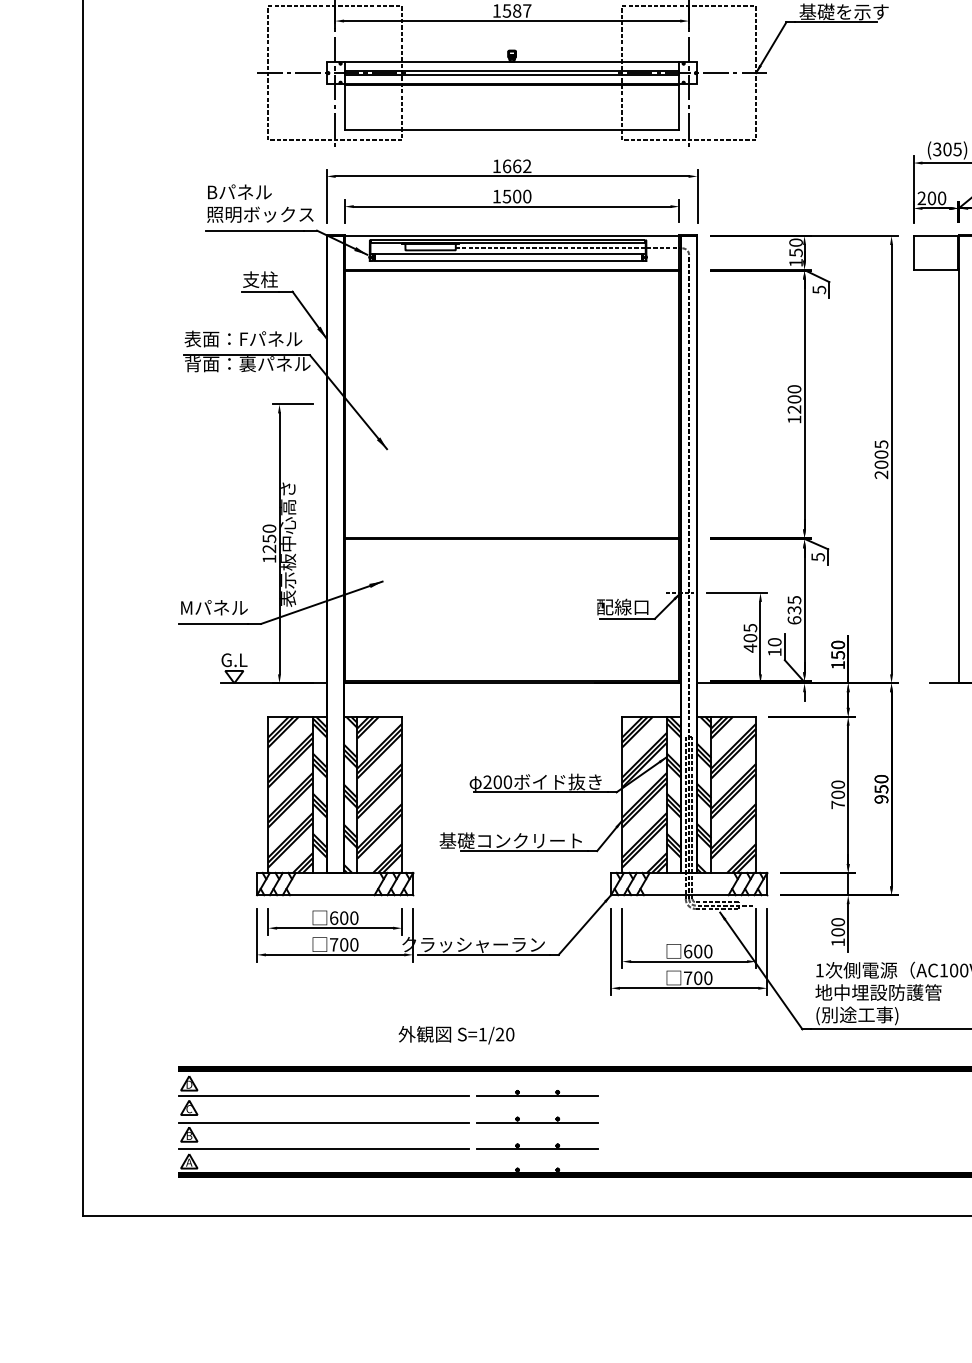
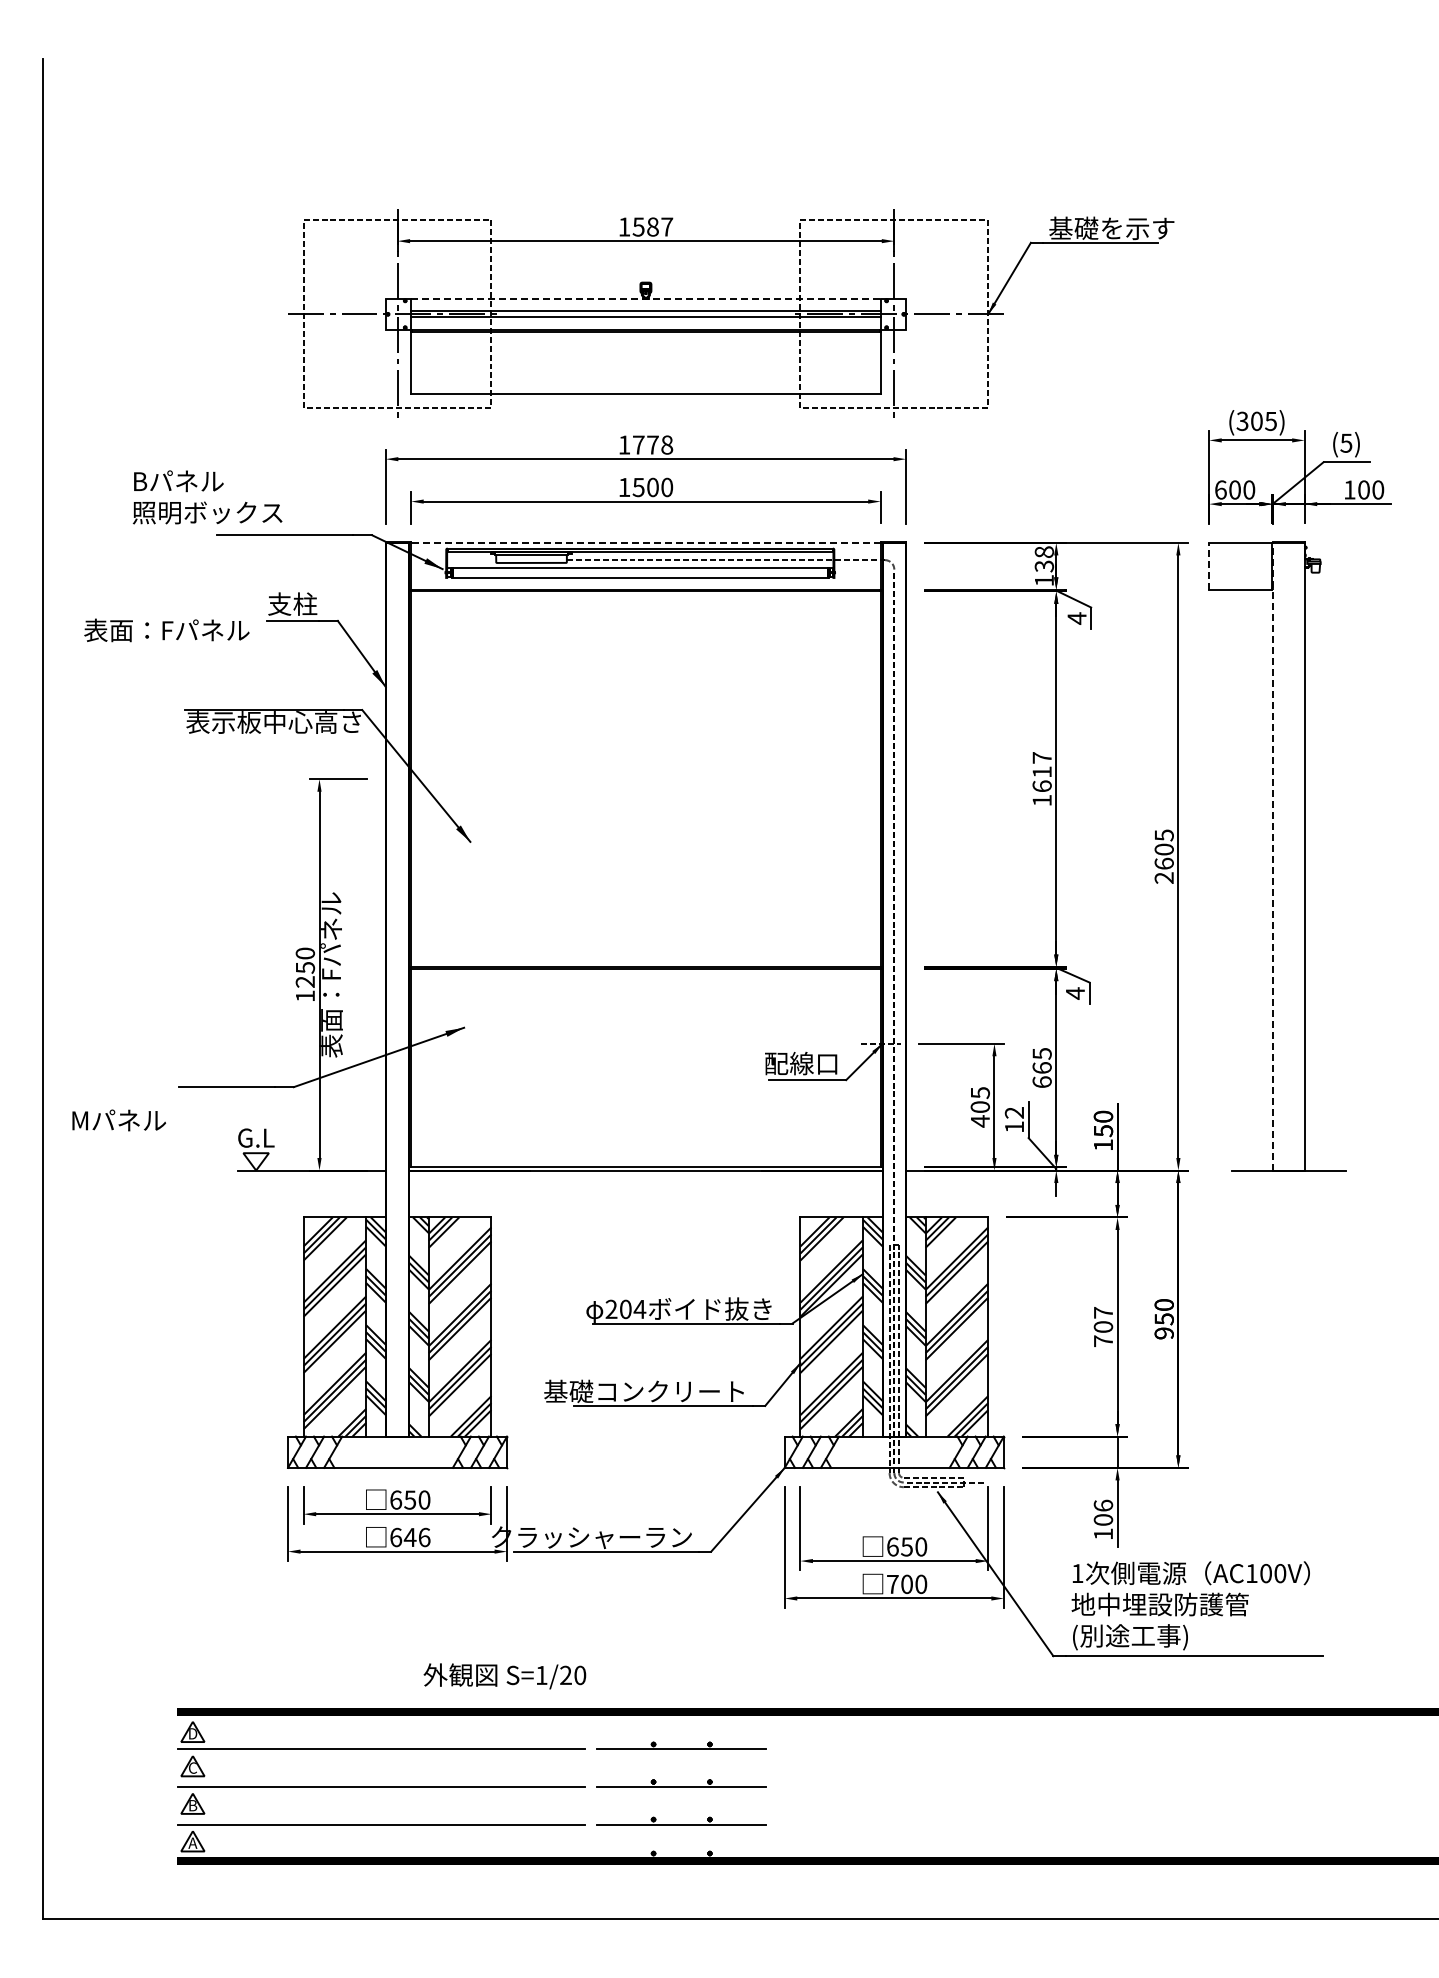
line: (511, 61) -> (645, 298), solid -> dashed
text: (517, 165) -> (653, 444), 1662 -> 1778
text: (921, 198) -> (1220, 489), 200 -> 600
text: (260, 203) -> (207, 497), moved
line: (511, 235) -> (645, 542), solid -> dashed
text: (795, 247) -> (1043, 558), 150 -> 138
line: (913, 252) -> (1209, 565), solid -> dashed
text: (818, 289) -> (1076, 618), 5 -> 4
text: (243, 339) -> (166, 630), moved
text: (247, 364) -> (274, 722), 背面：裏パネル -> 表示板中心高さ
text: (794, 399) -> (1041, 772), 1200 -> 1617
line: (959, 458) -> (1273, 855), solid -> dashed
text: (880, 464) -> (1163, 863), 2005 -> 2605
text: (288, 544) -> (331, 975), 表示板中心高さ -> 表面：Fパネル
text: (818, 557) -> (1075, 993), 5 -> 4
text: (213, 607) -> (118, 1120), moved
text: (794, 610) -> (1041, 1068), 635 -> 665
text: (774, 641) -> (1014, 1112), 10 -> 12
text: (507, 782) -> (639, 1309), 200 -> 204
text: (838, 784) -> (1103, 1312), 700 -> 707
text: (344, 917) -> (410, 1499), 600 -> 650
text: (837, 922) -> (1102, 1505), 100 -> 106
text: (344, 944) -> (410, 1537), 700 -> 646
text: (697, 951) -> (906, 1546), 600 -> 650
text: (456, 1035) -> (504, 1676), moved

